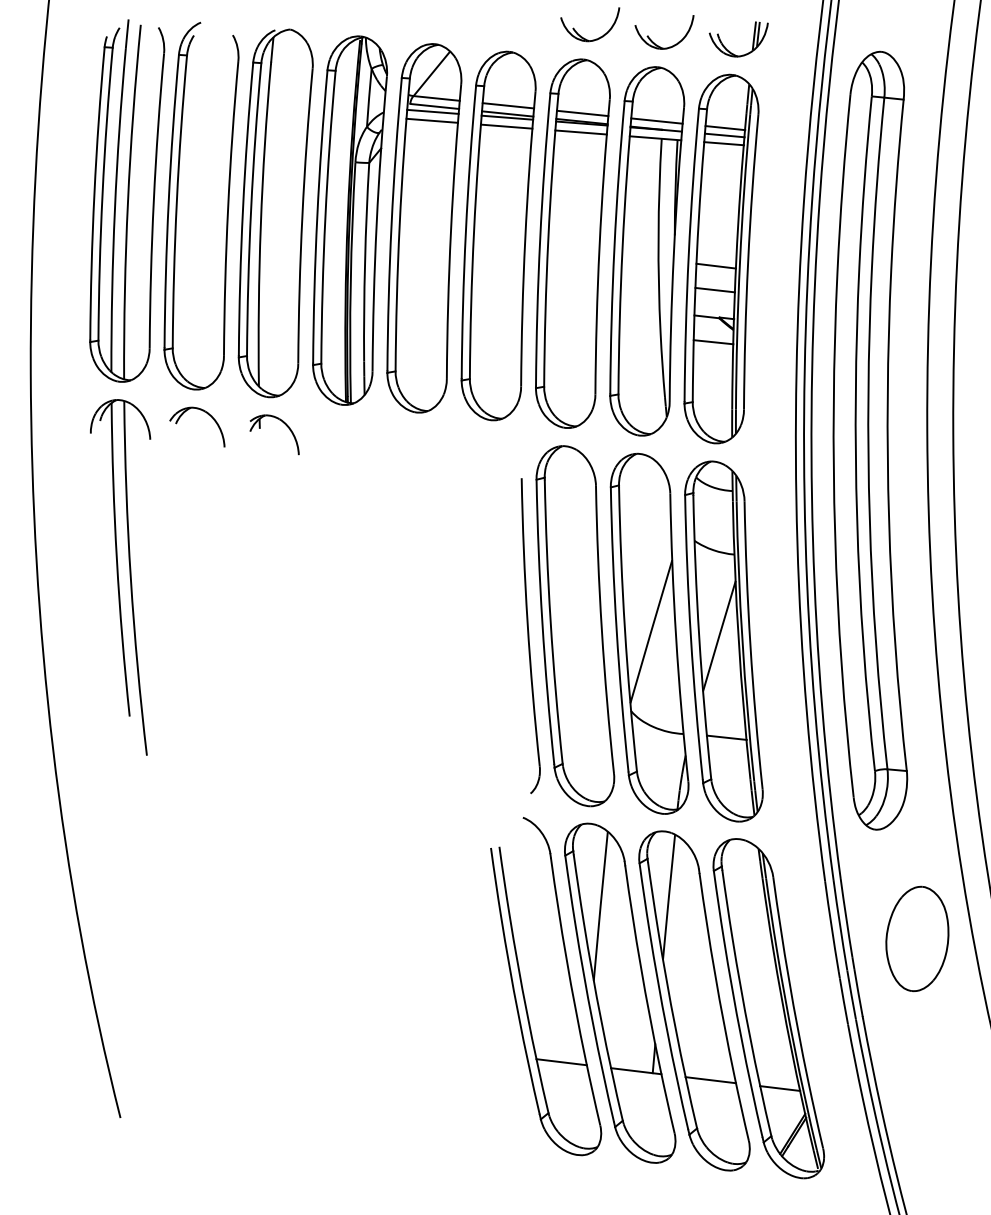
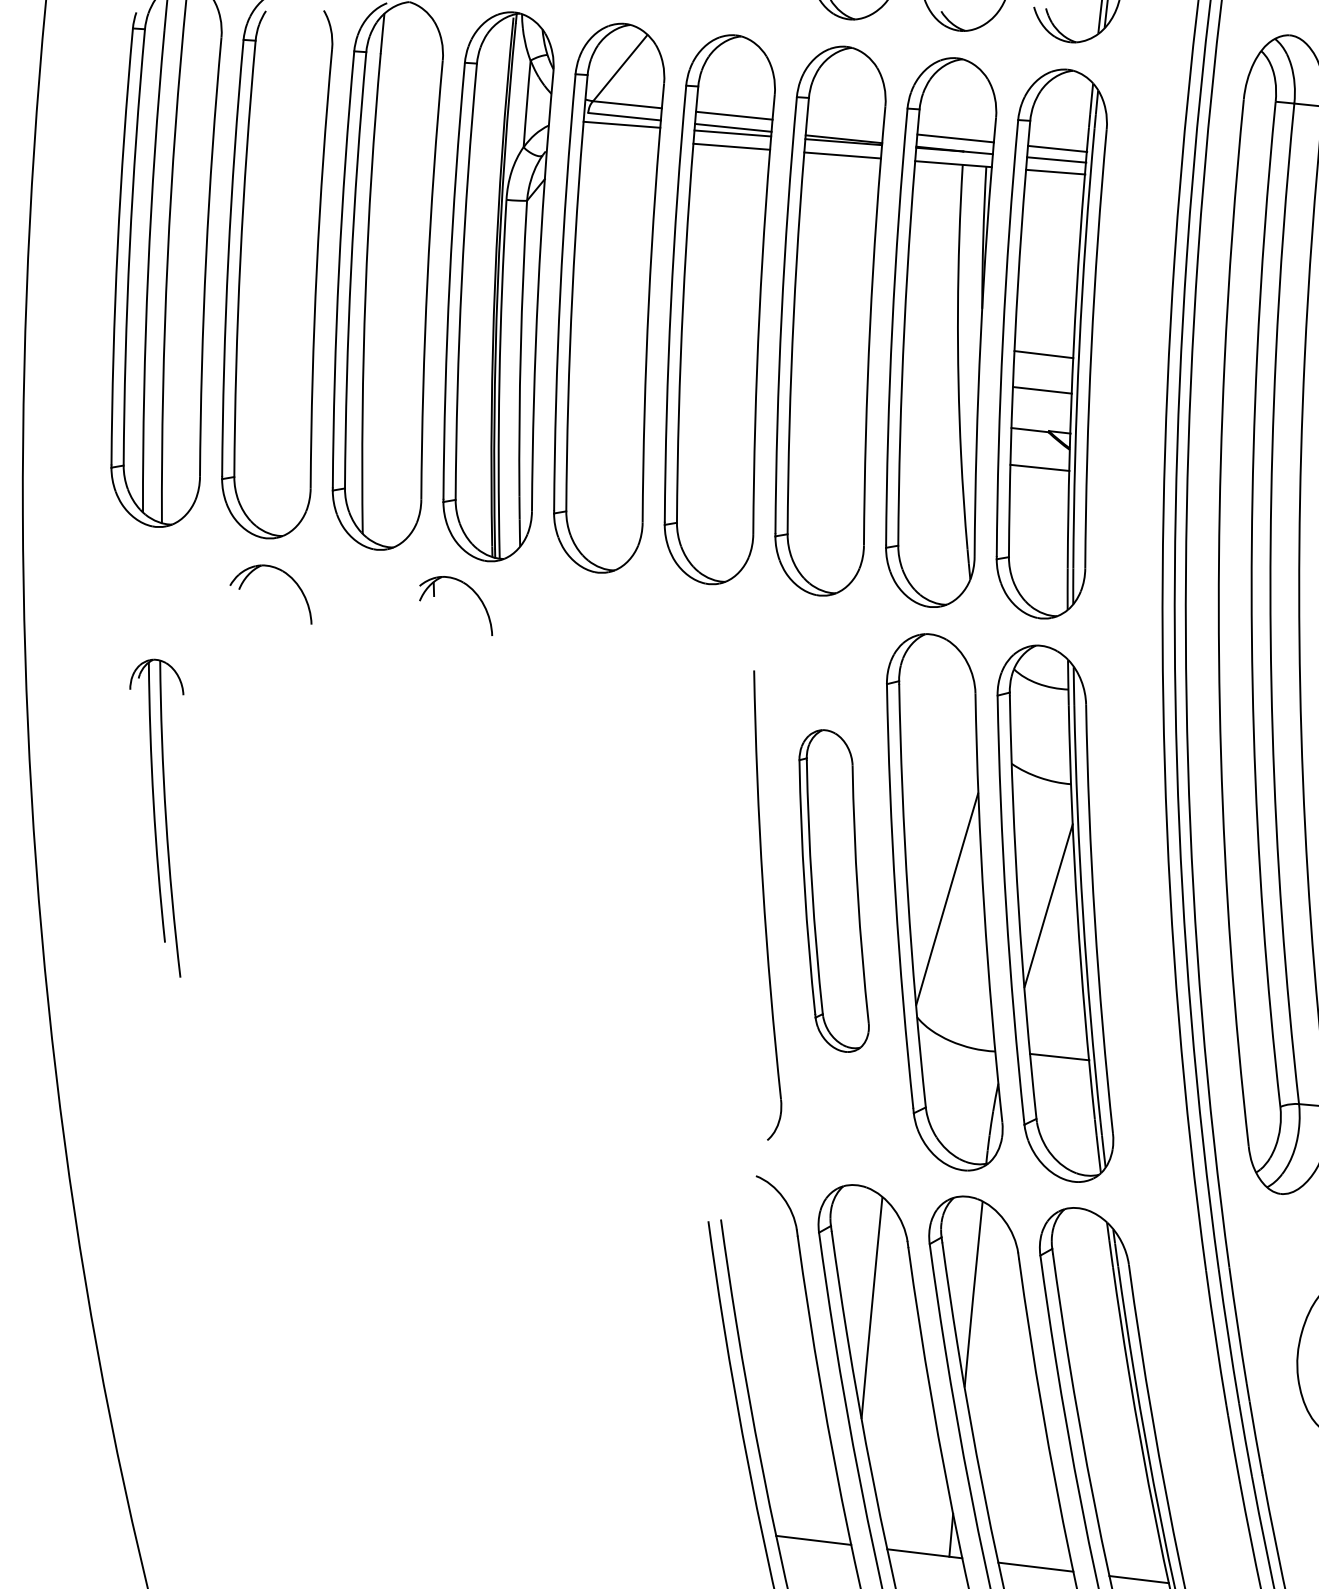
line: (582, 113) -> (844, 127), removed
line: (431, 120) -> (619, 137), removed
part: (284, 424) -> (470, 590), moved
part: (120, 577) -> (156, 818), size x0.6
part: (575, 626) -> (834, 891), size x0.6

